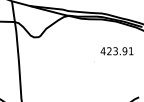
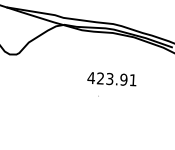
text: (116, 51) -> (111, 79), moved

